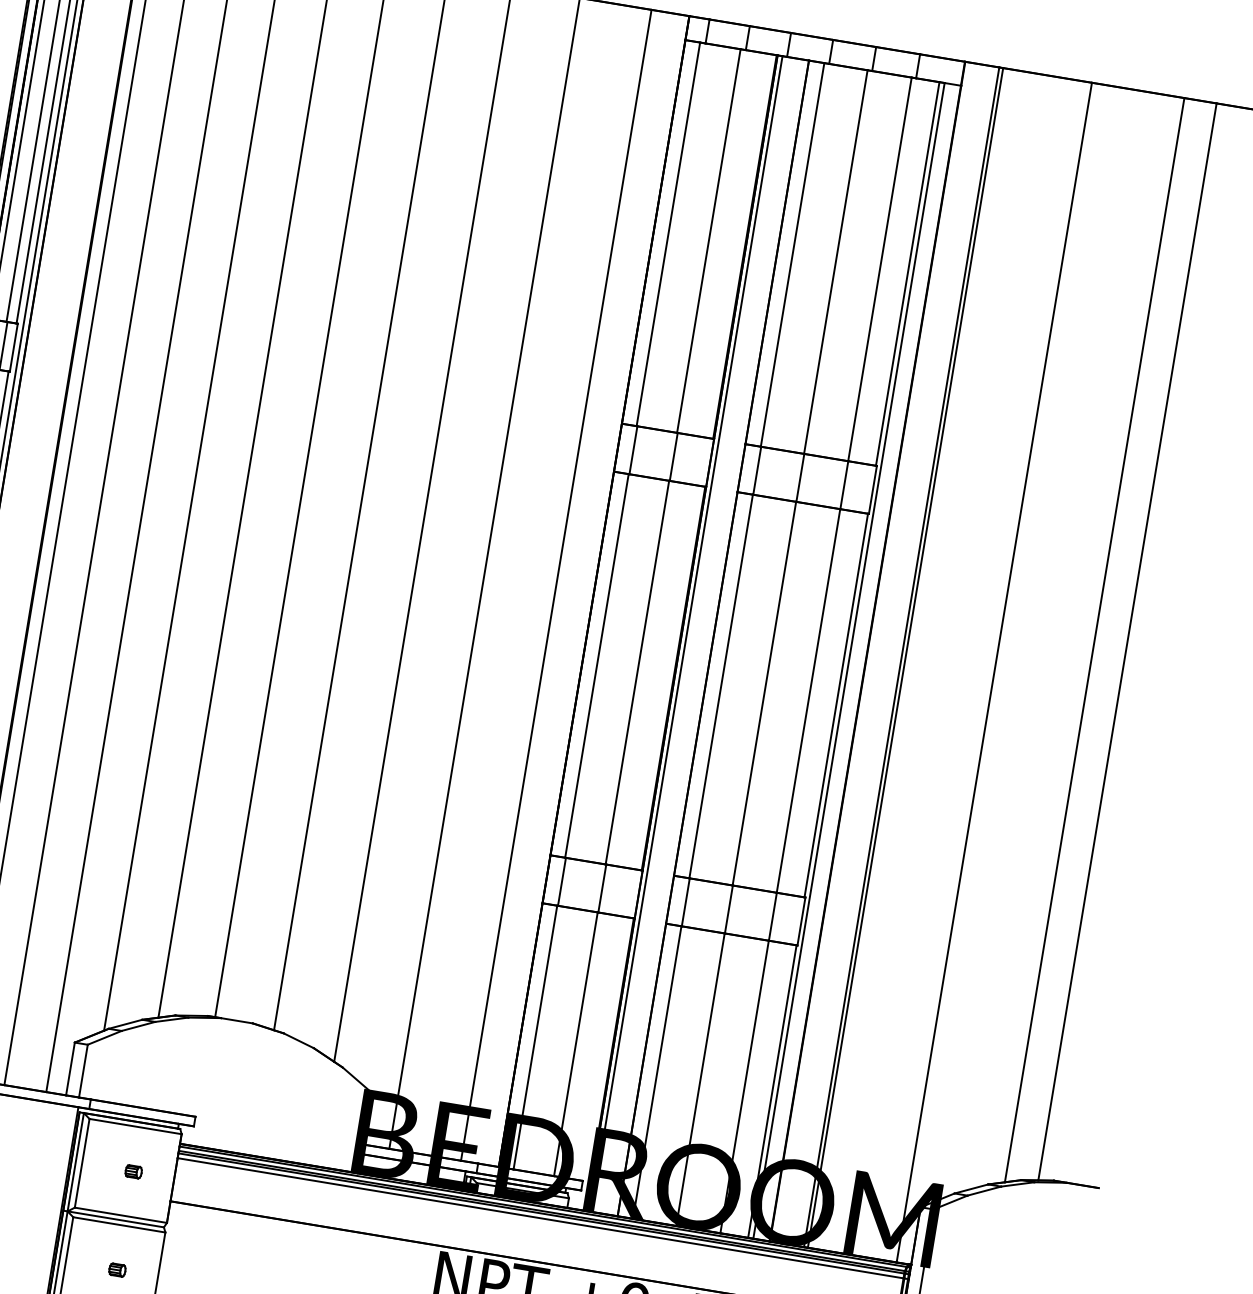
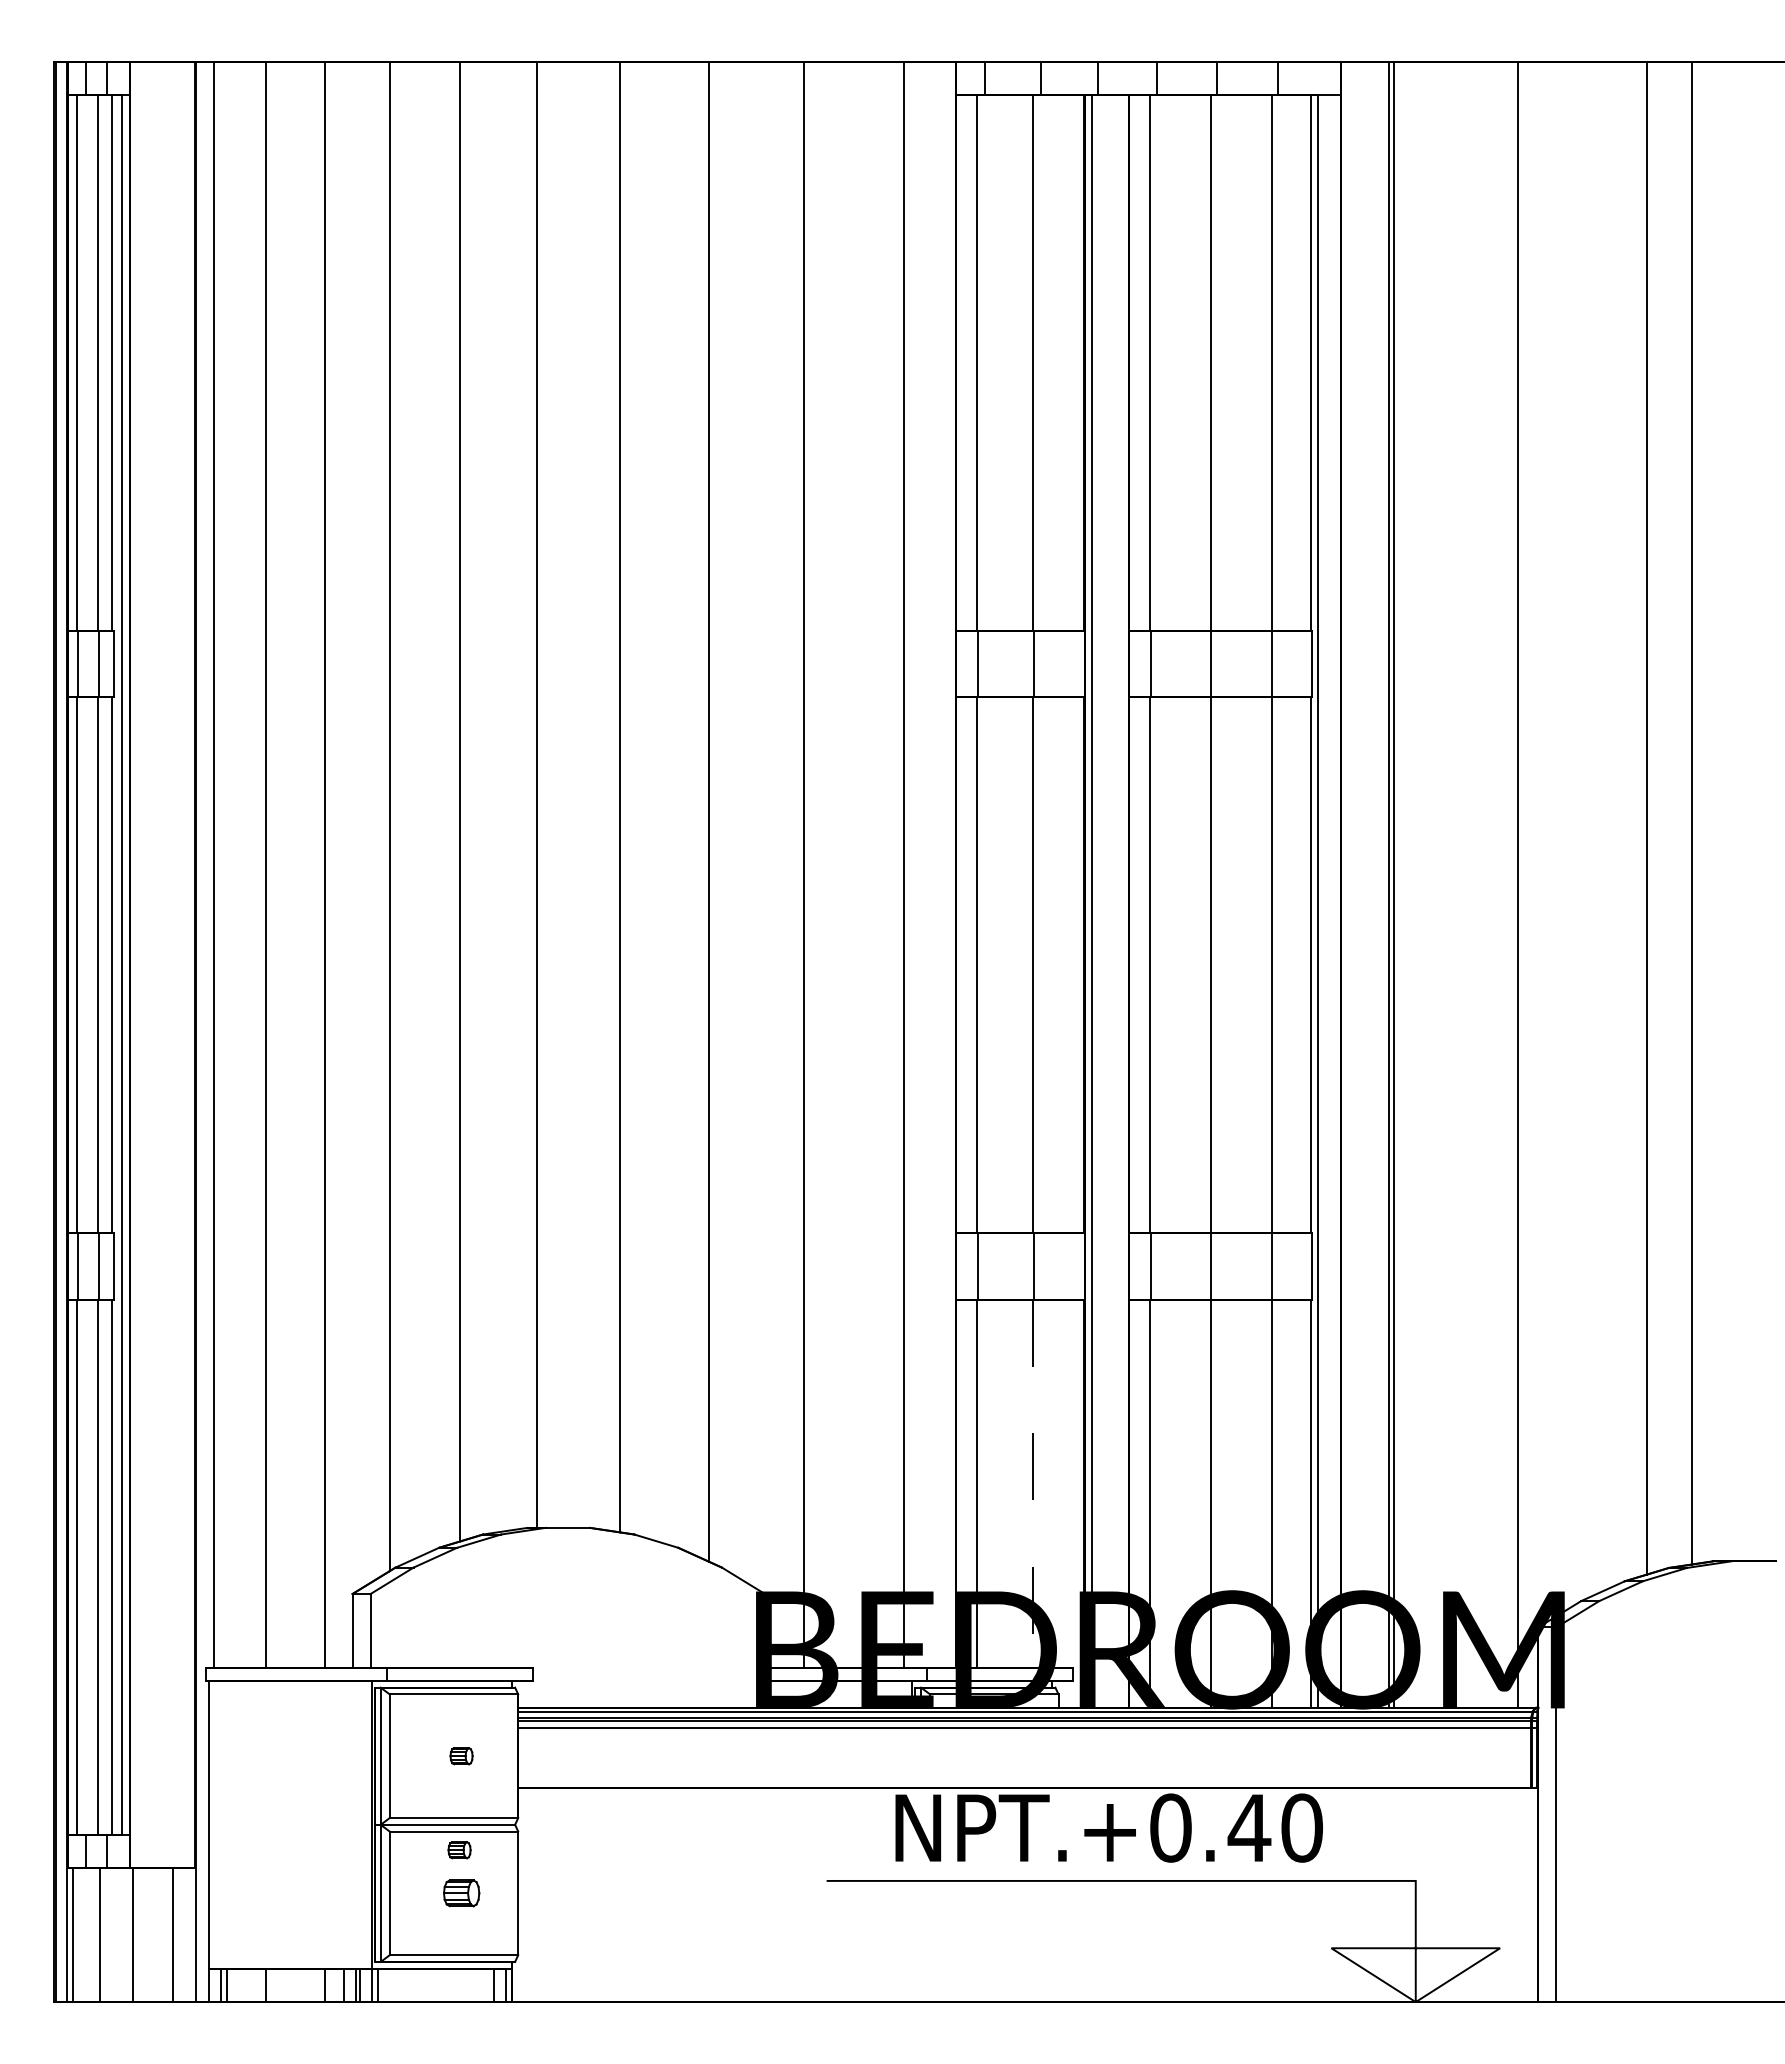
line: (576, 1044) -> (1033, 1483), solid -> dashed
part: (121, 1239) -> (459, 1850), added
part: (117, 1270) -> (461, 1893), size x1.6

